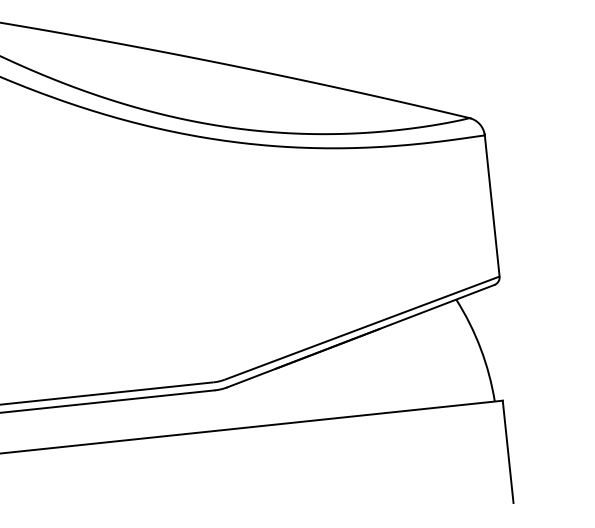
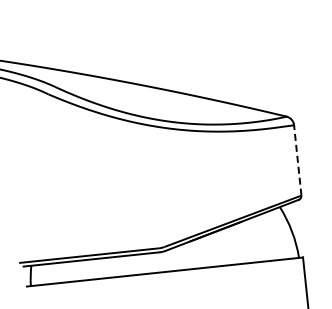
line: (491, 204) -> (297, 159), solid -> dashed

